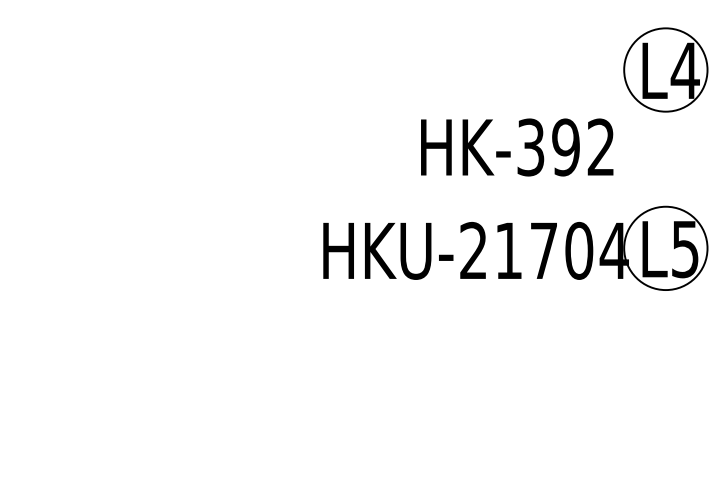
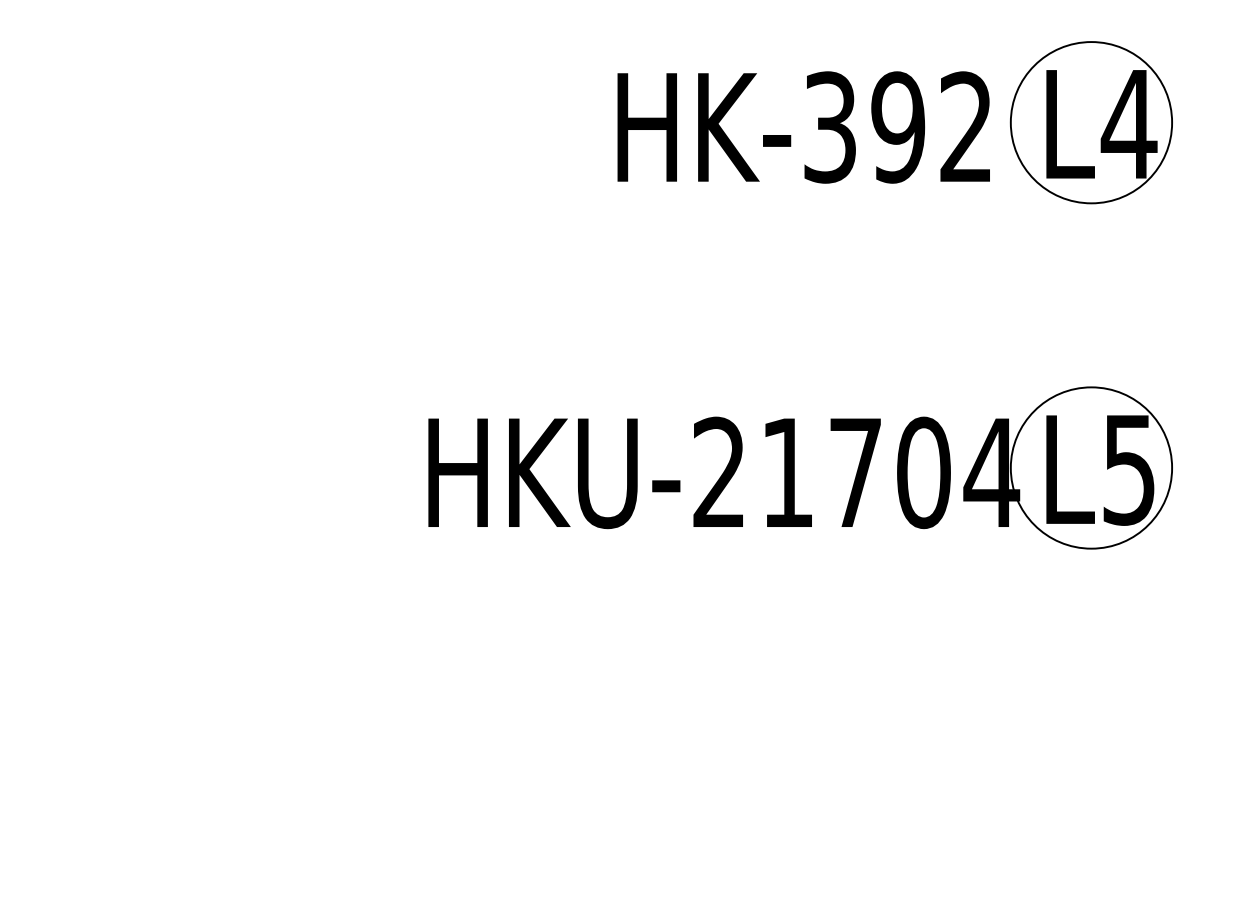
text: (517, 147) -> (804, 127), moved

